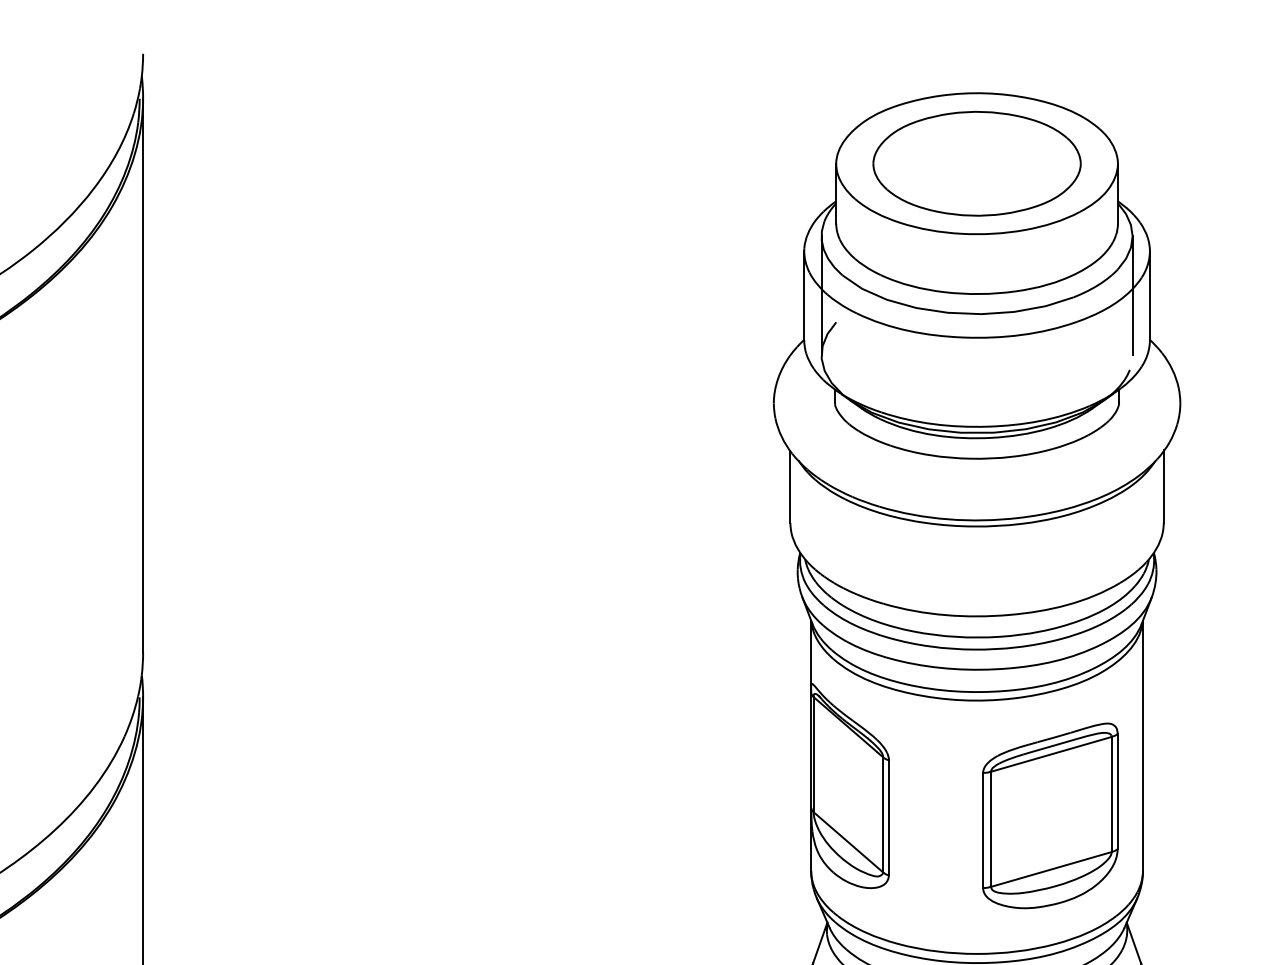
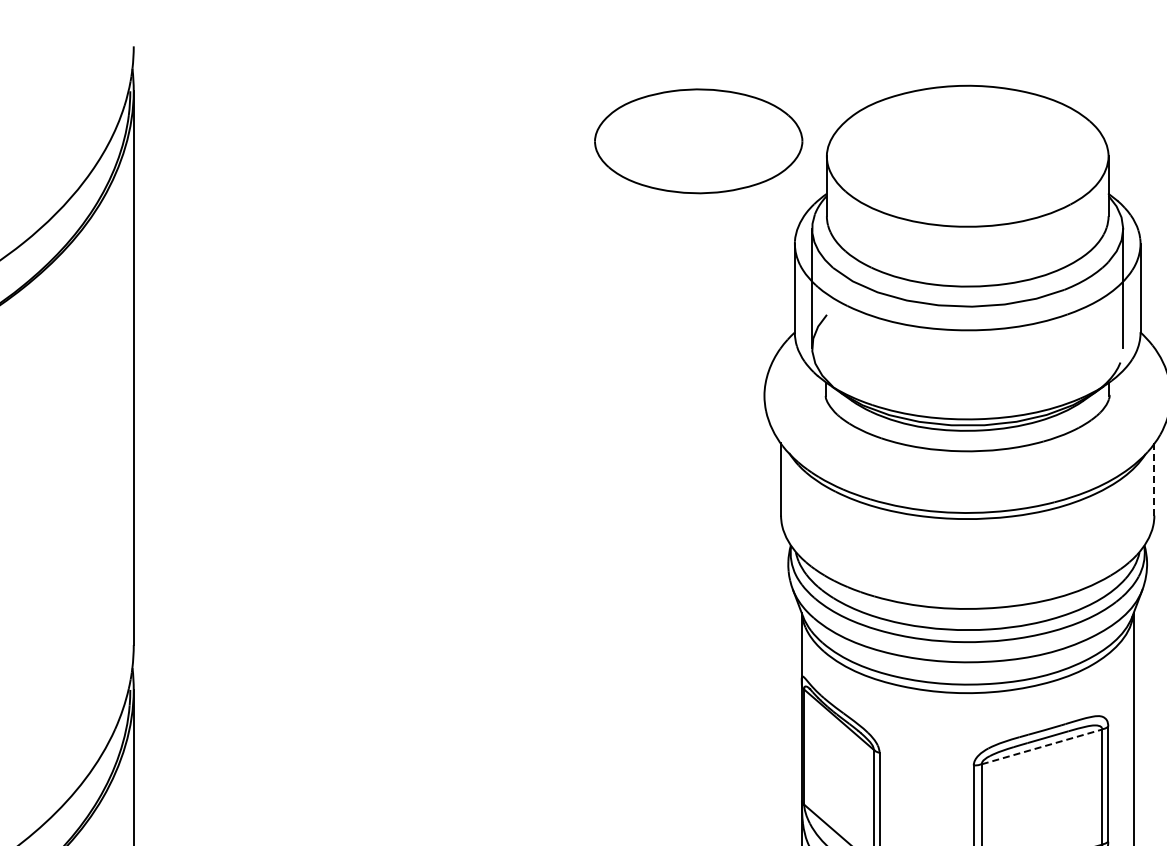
part: (976, 163) -> (698, 141), moved
line: (1163, 486) -> (1154, 479), solid -> dashed
line: (1051, 754) -> (1042, 747), solid -> dashed

